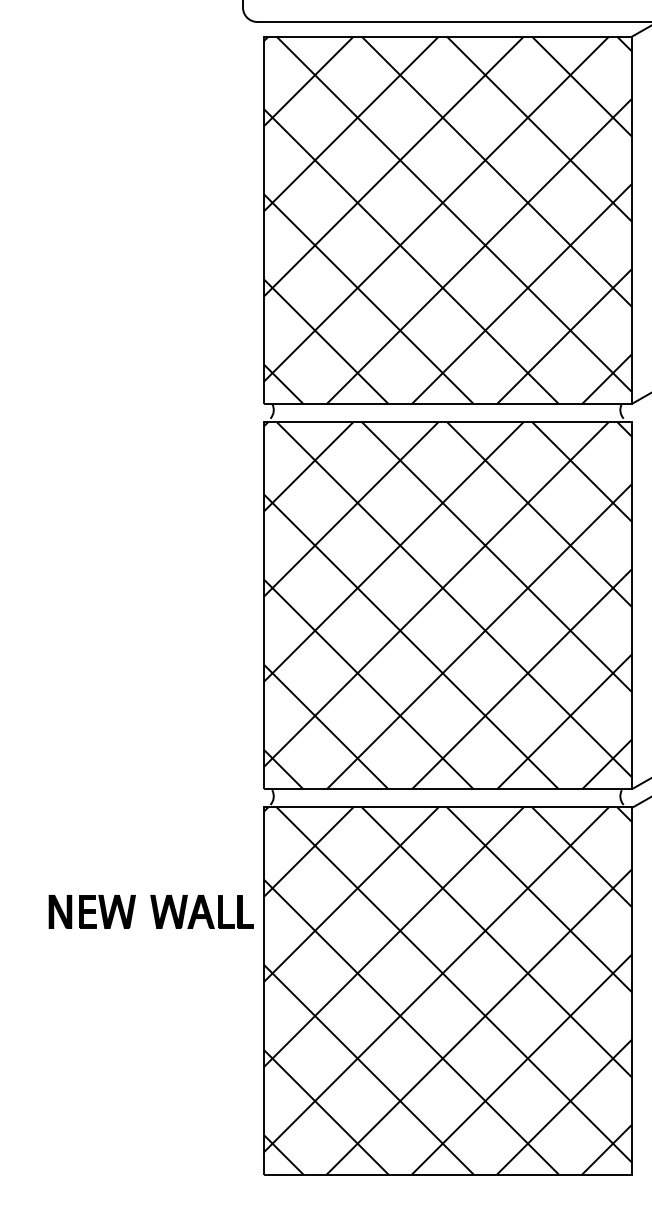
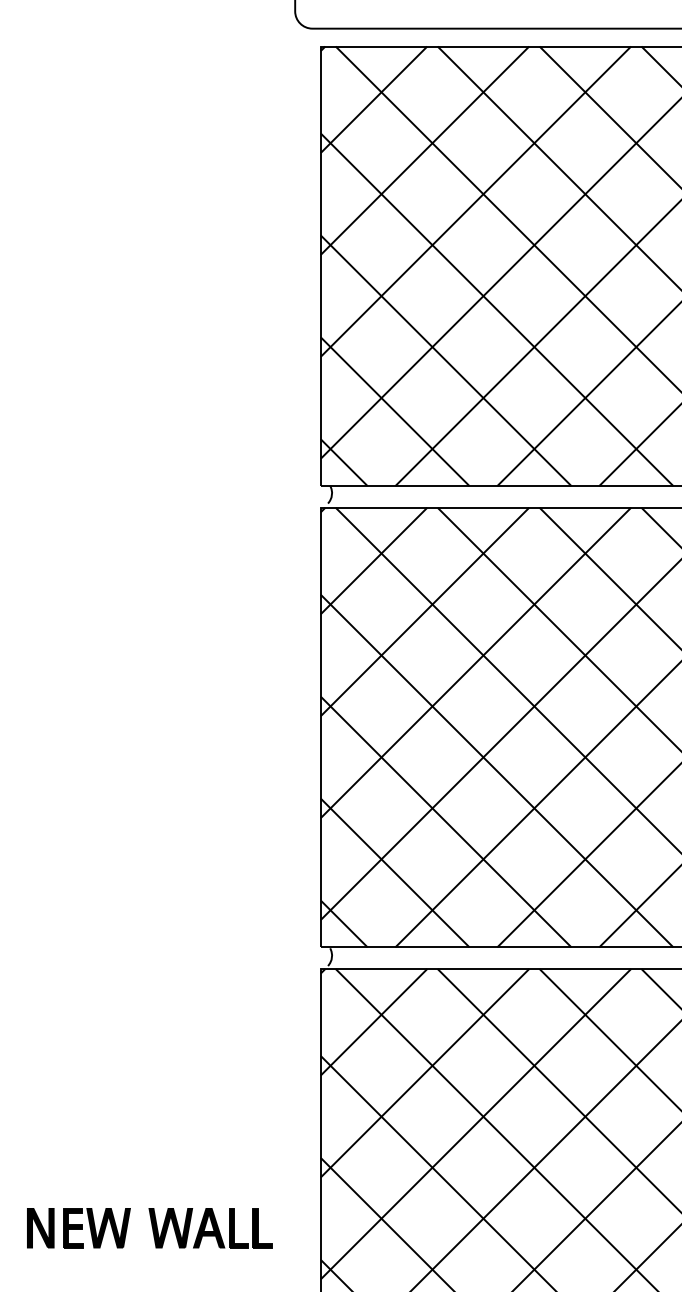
part: (150, 911) -> (148, 1227), moved

